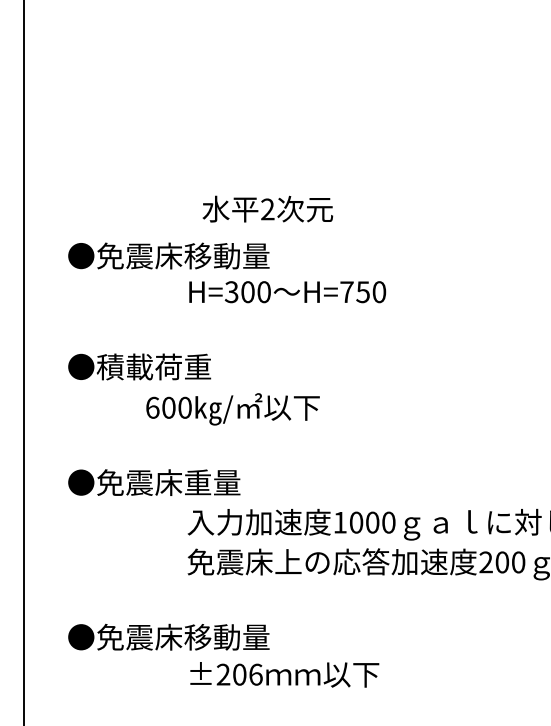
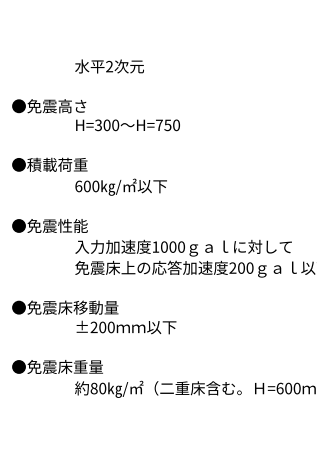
text: (267, 209) -> (109, 66), moved
text: (212, 256) -> (88, 106), ●免震床移動量 -> ●免震高さ
text: (231, 407) -> (120, 186), moved
text: (197, 481) -> (80, 225), ●免震床重量 -> ●免震性能
text: (254, 672) -> (110, 326), ±206 -> ±200

